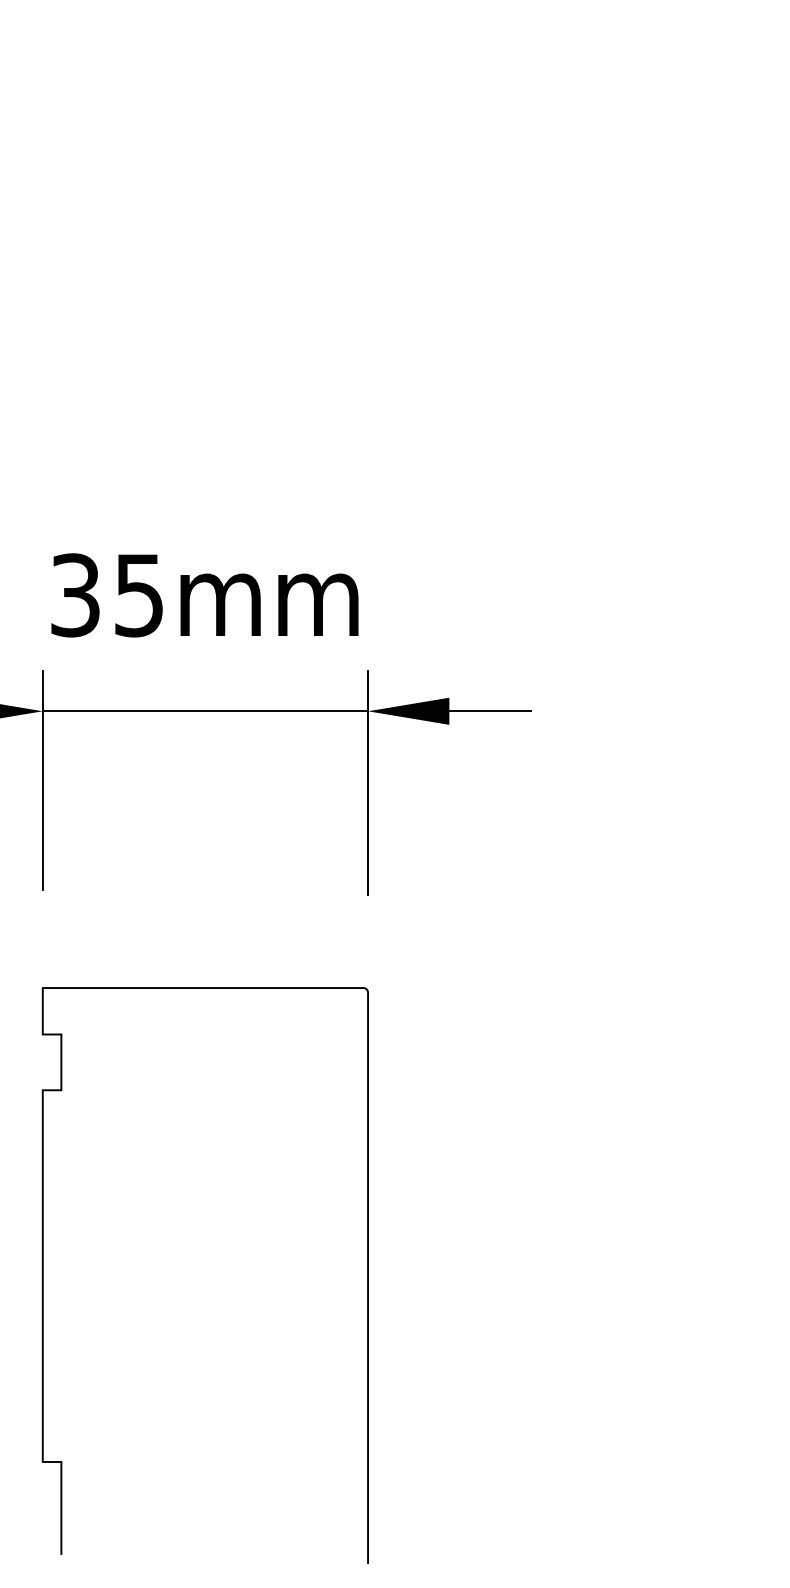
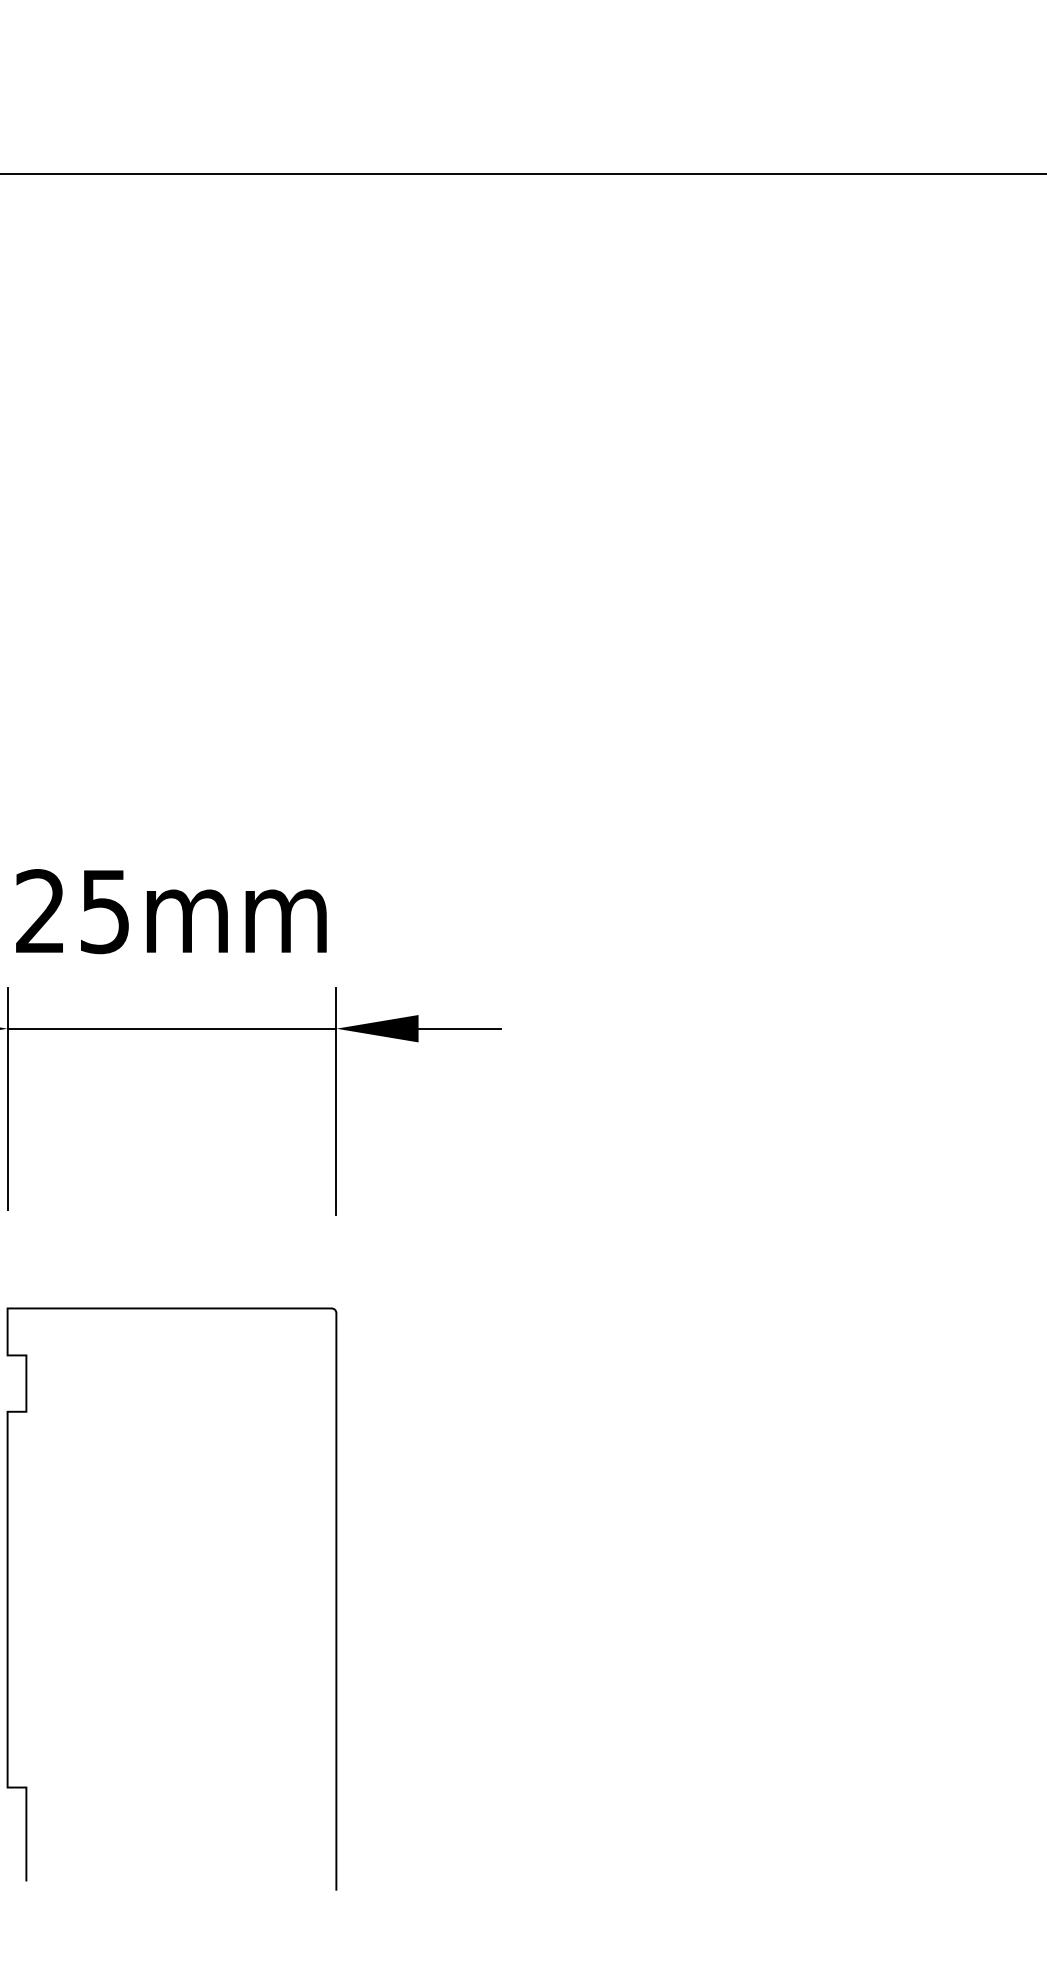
text: (75, 595) -> (40, 911), 35mm -> 25mm

